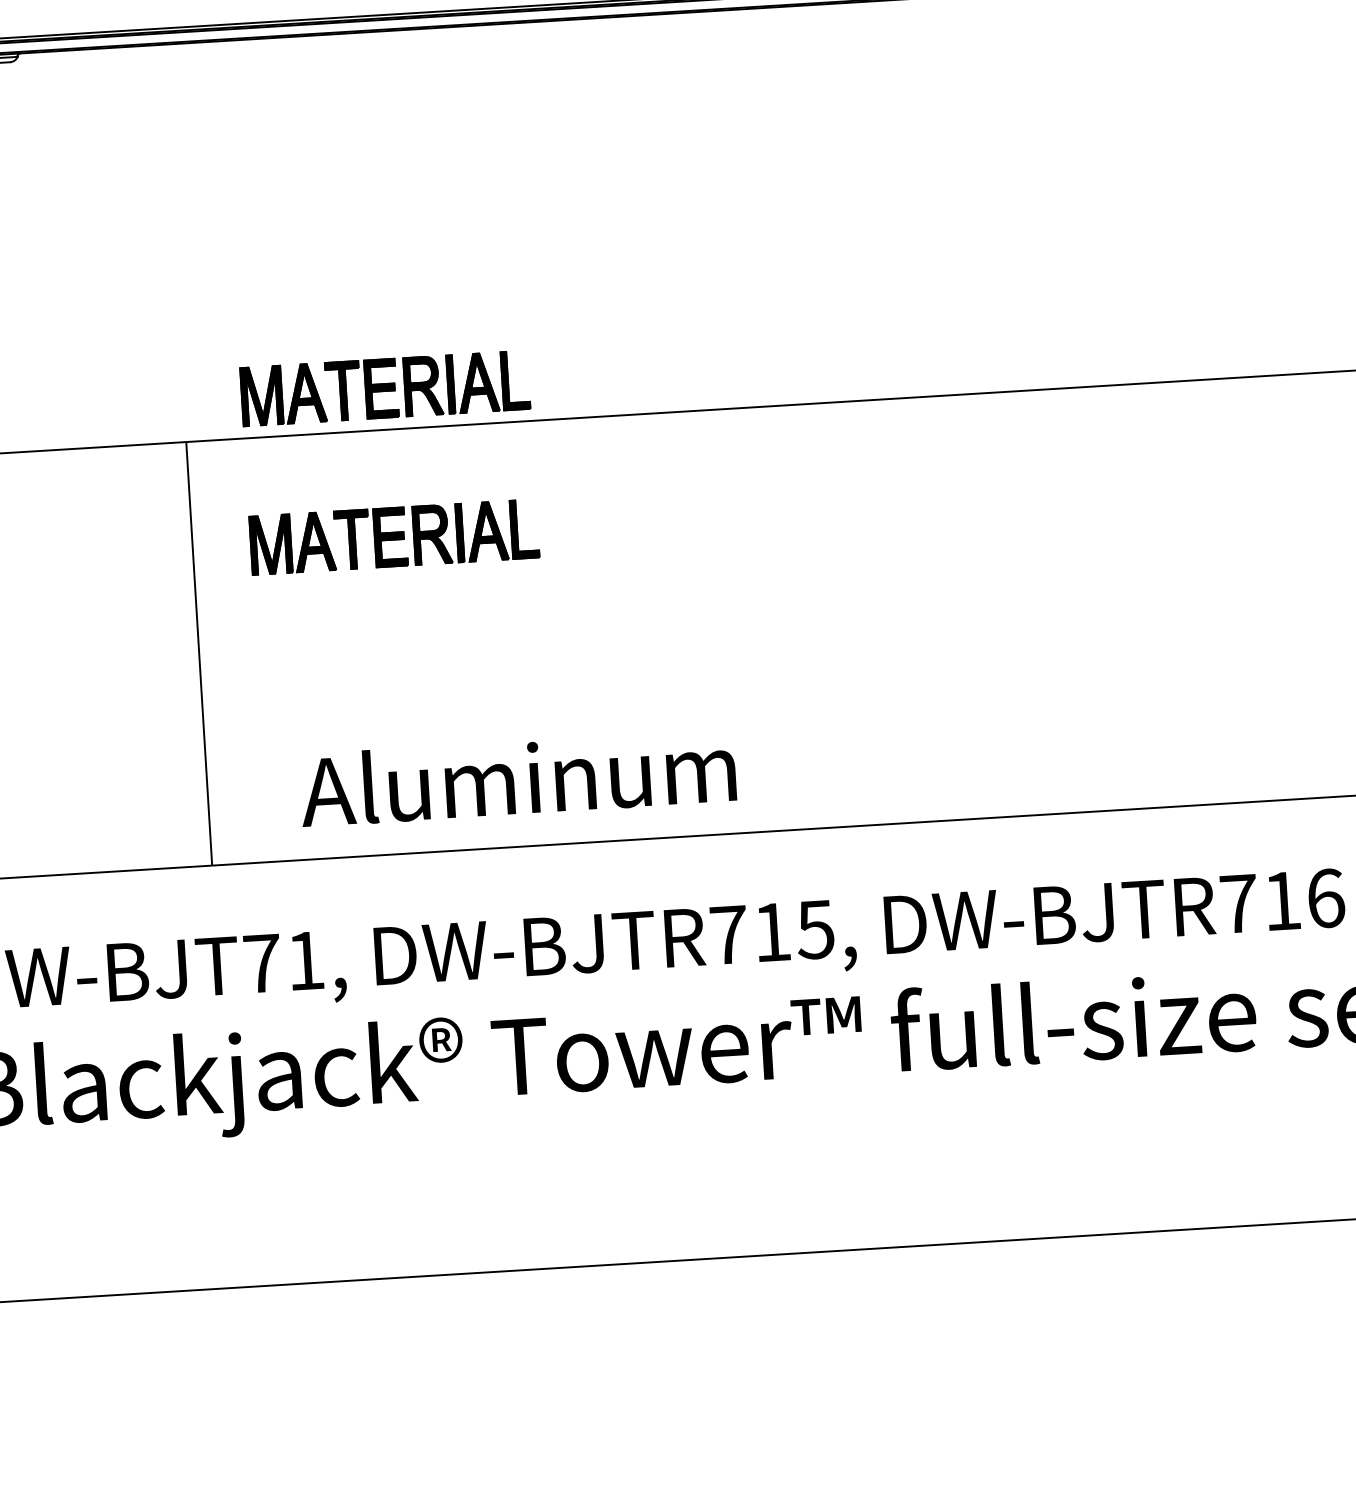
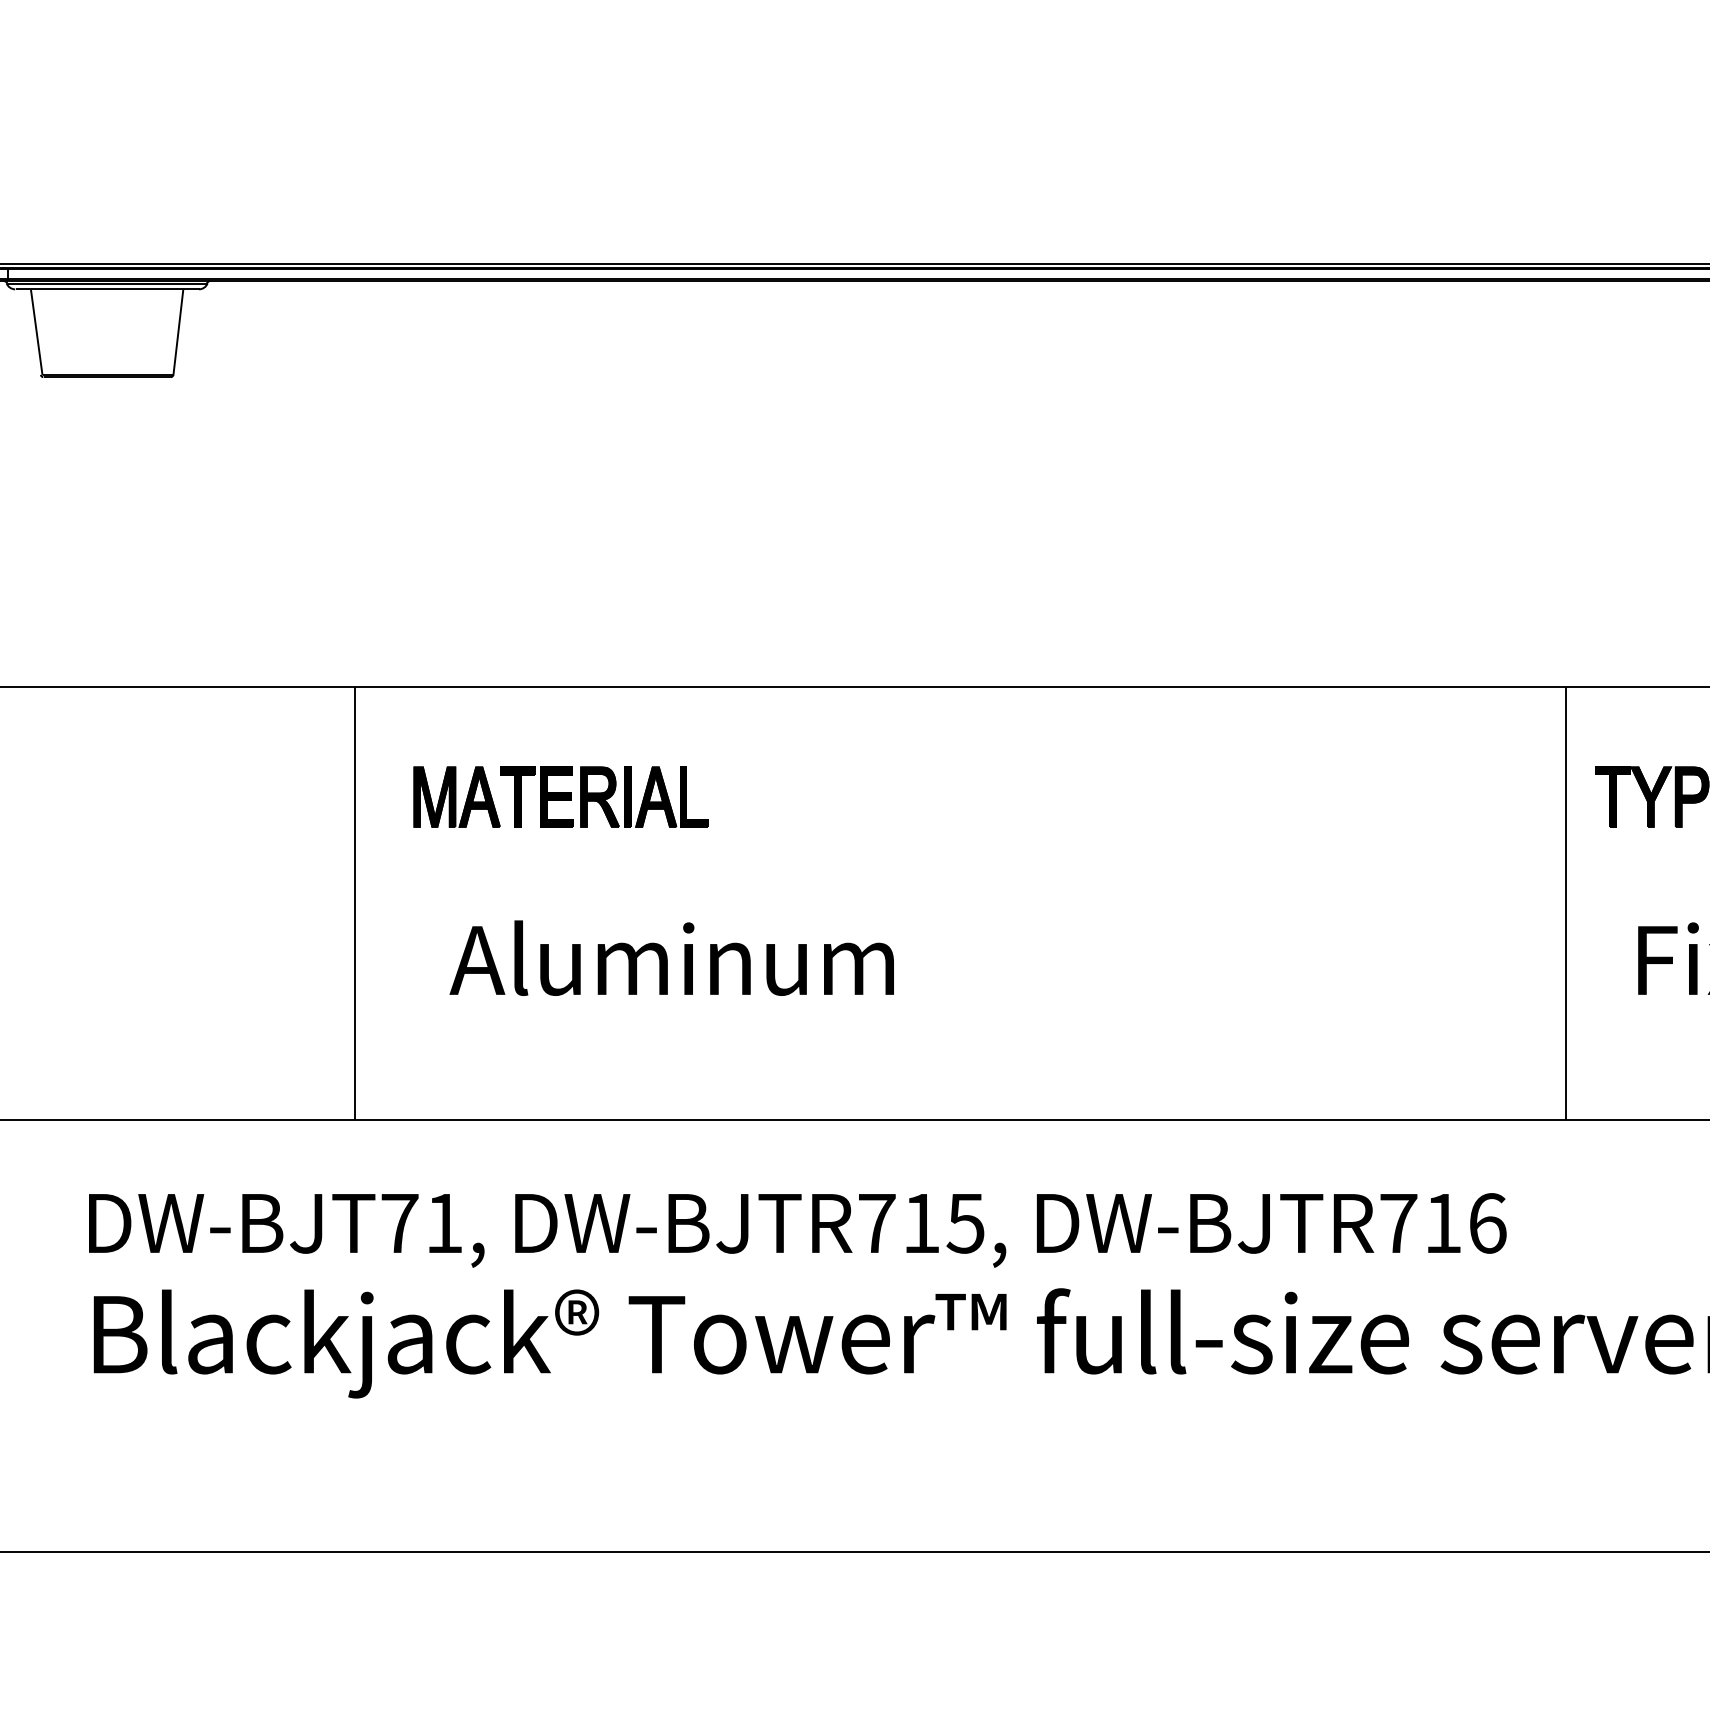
part: (384, 387) -> (560, 644), removed
text: (517, 777) -> (671, 957), moved

